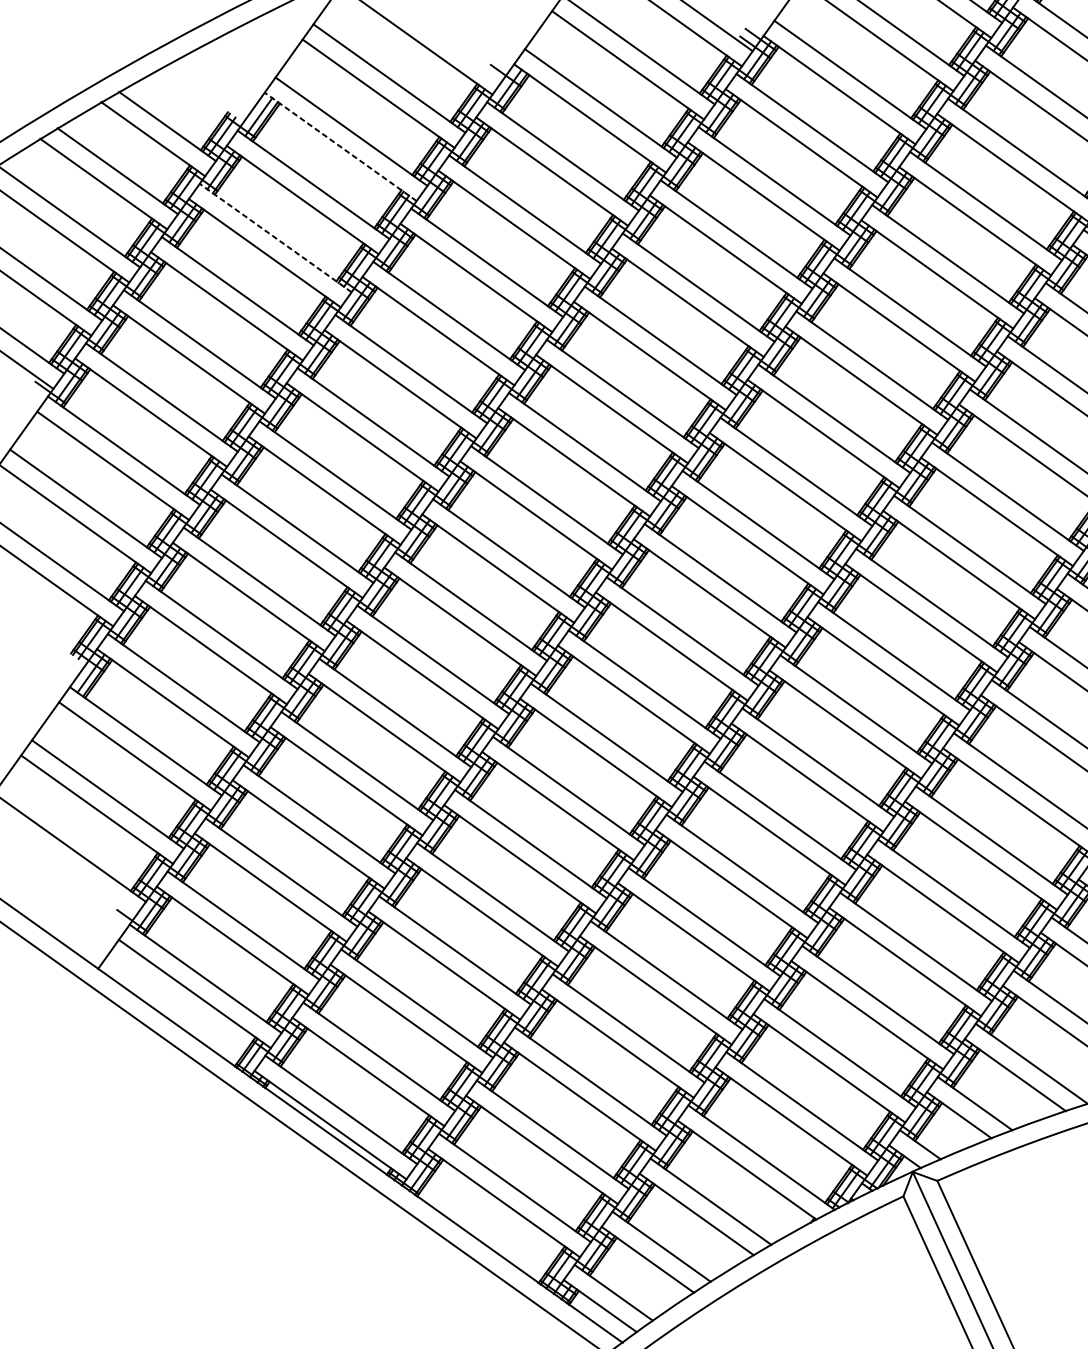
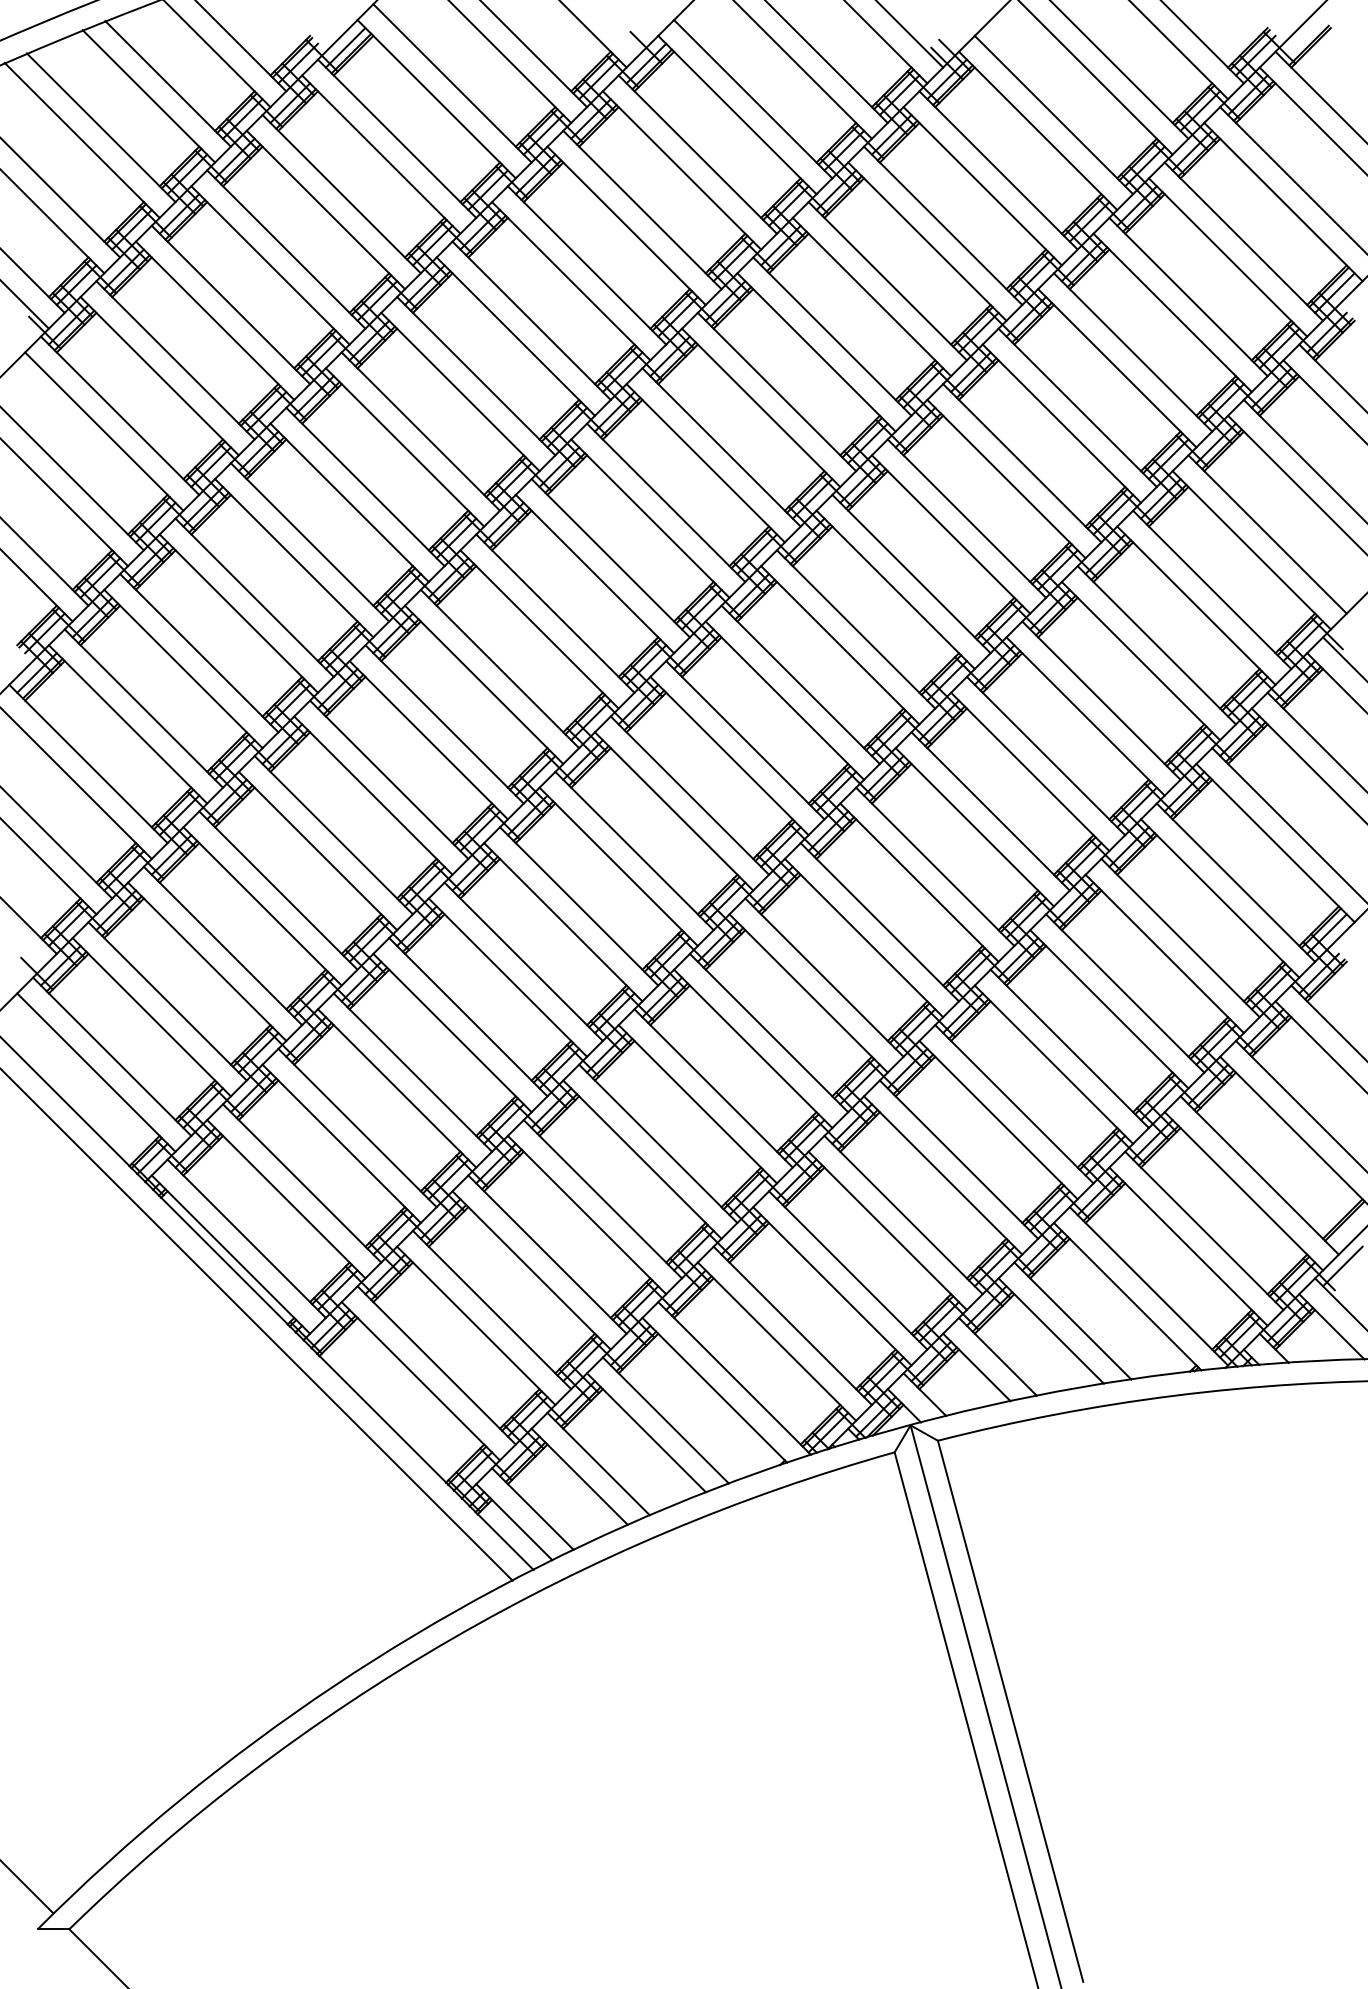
line: (340, 147) -> (436, 99), dashed -> solid
line: (275, 238) -> (341, 194), dashed -> solid

